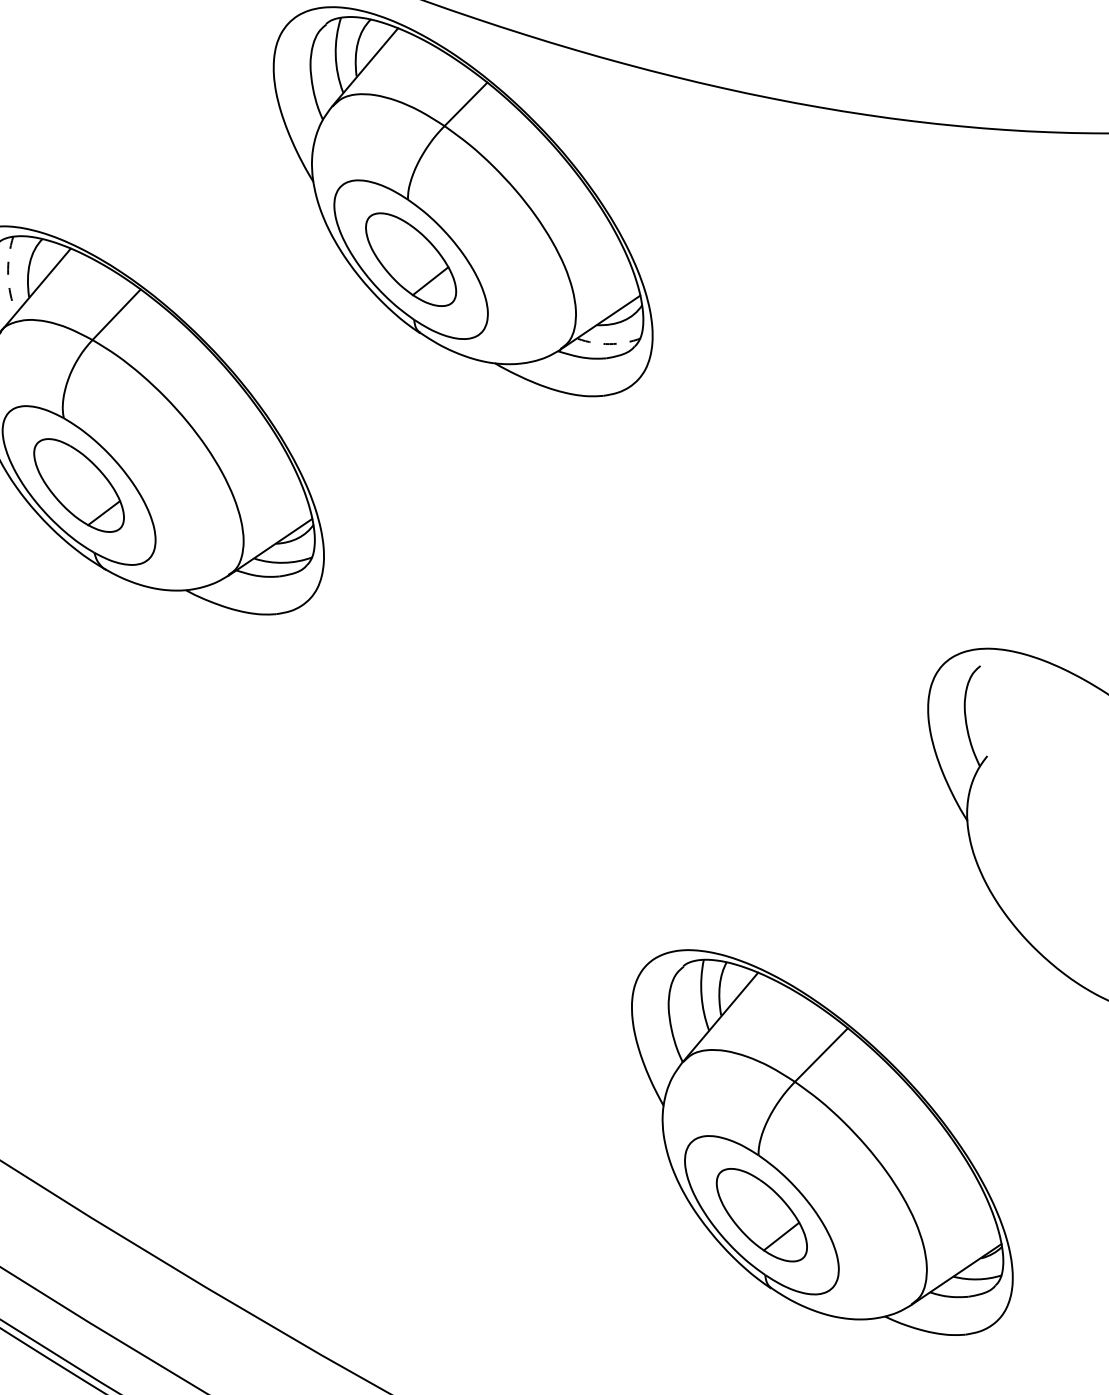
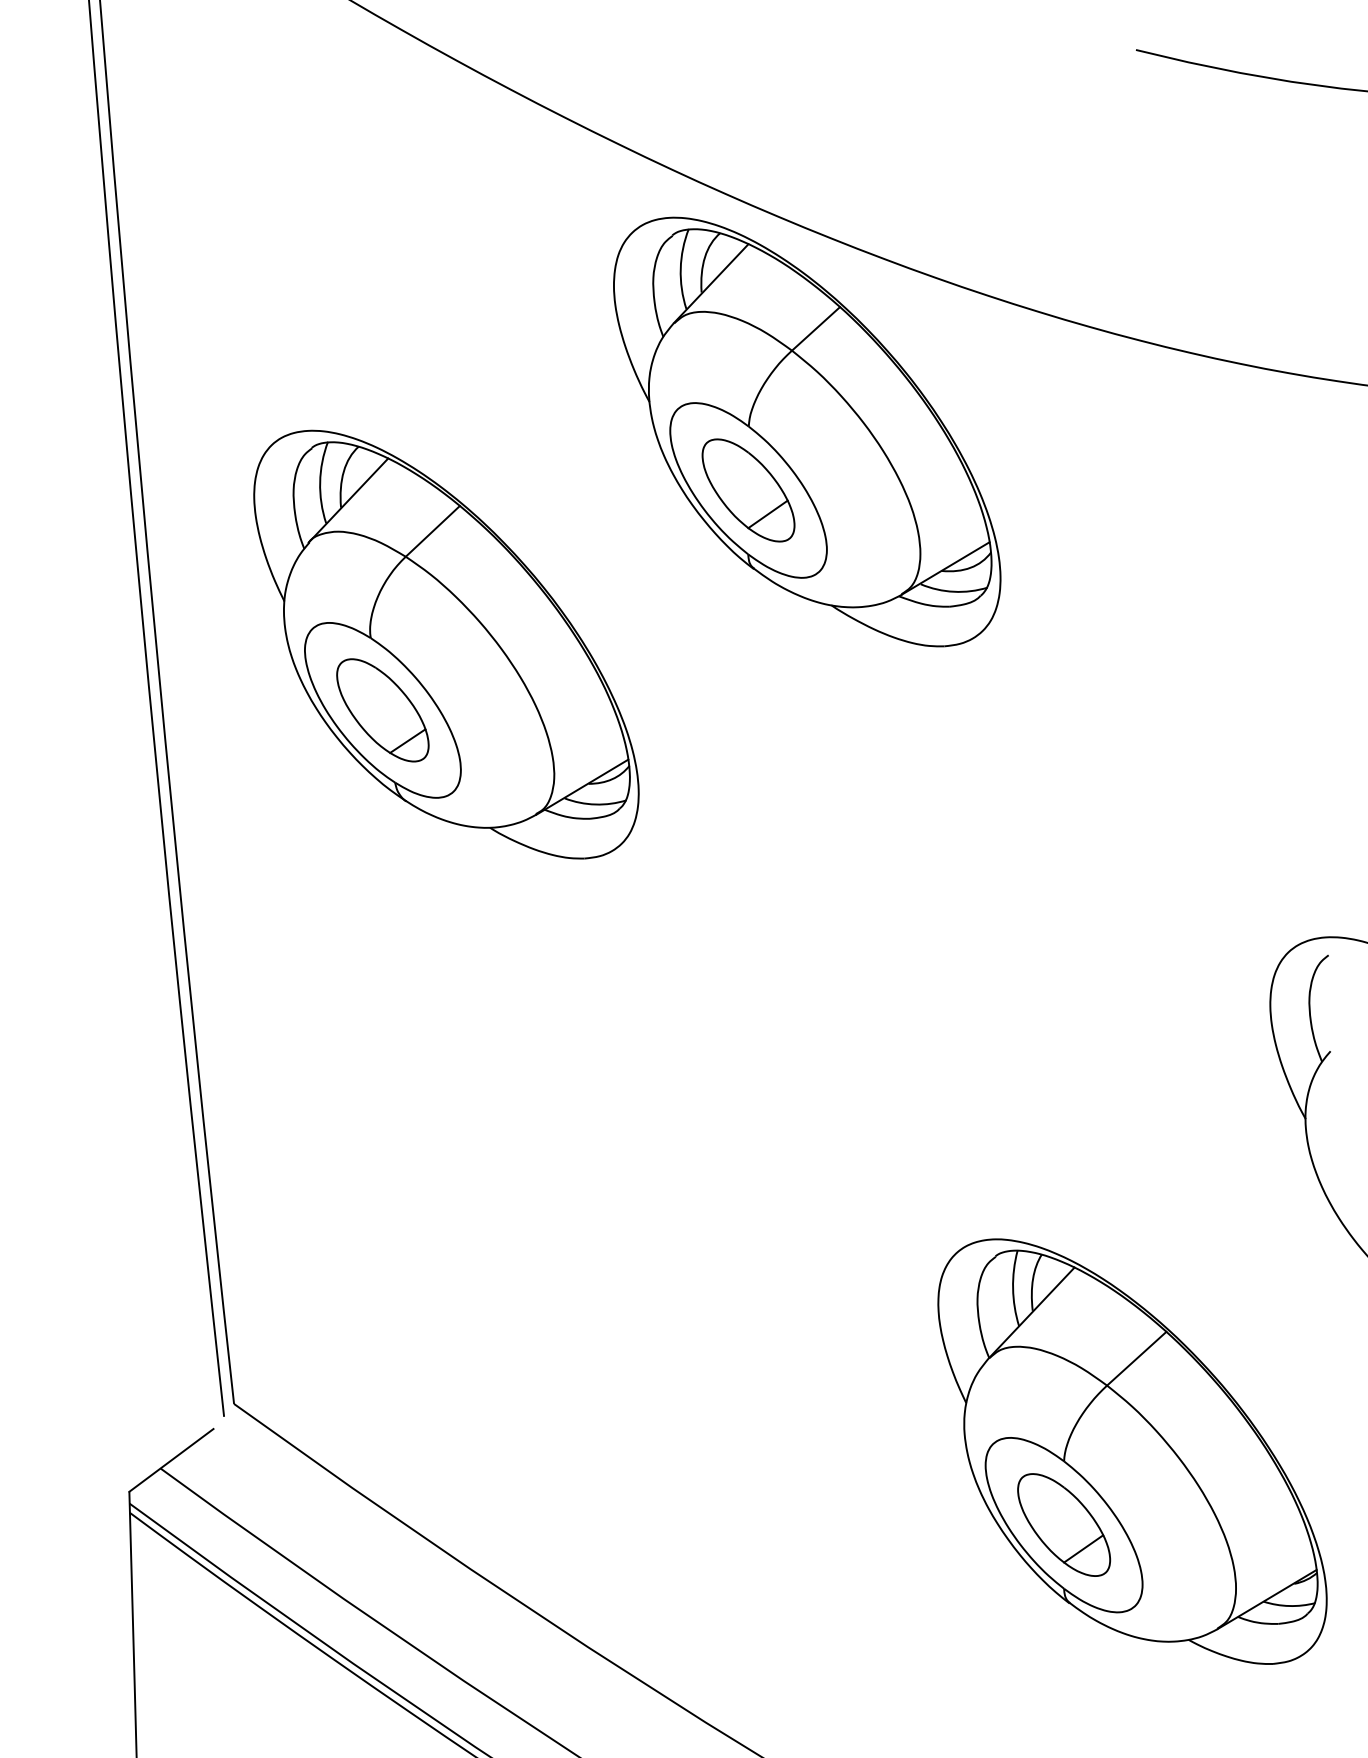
arc: (8, 274) -> (320, 482), dashed -> solid
arc: (609, 343) -> (954, 591), dashed -> solid

